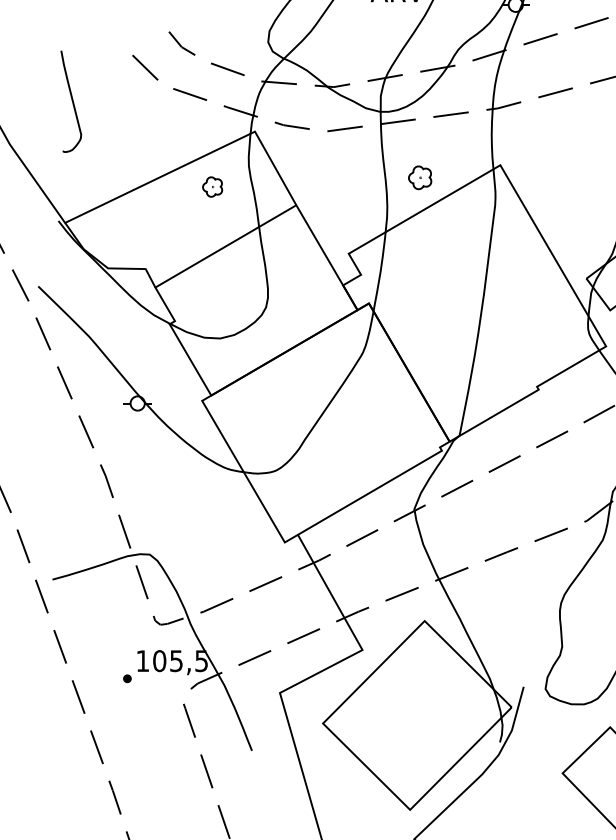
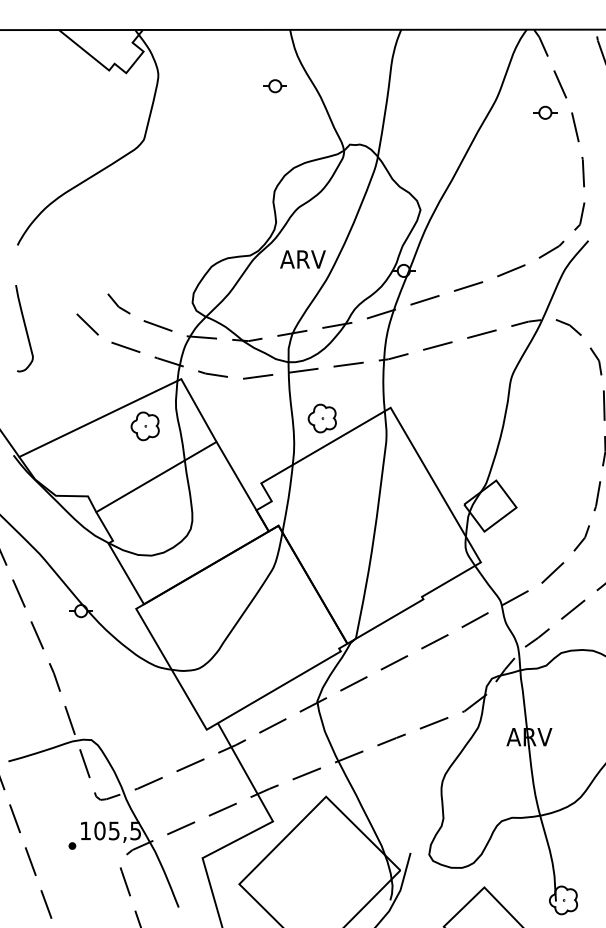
curve: (71, 100) -> (24, 327), moved
part: (419, 177) -> (321, 418), size x1.43
part: (211, 187) -> (144, 426), size x1.67

